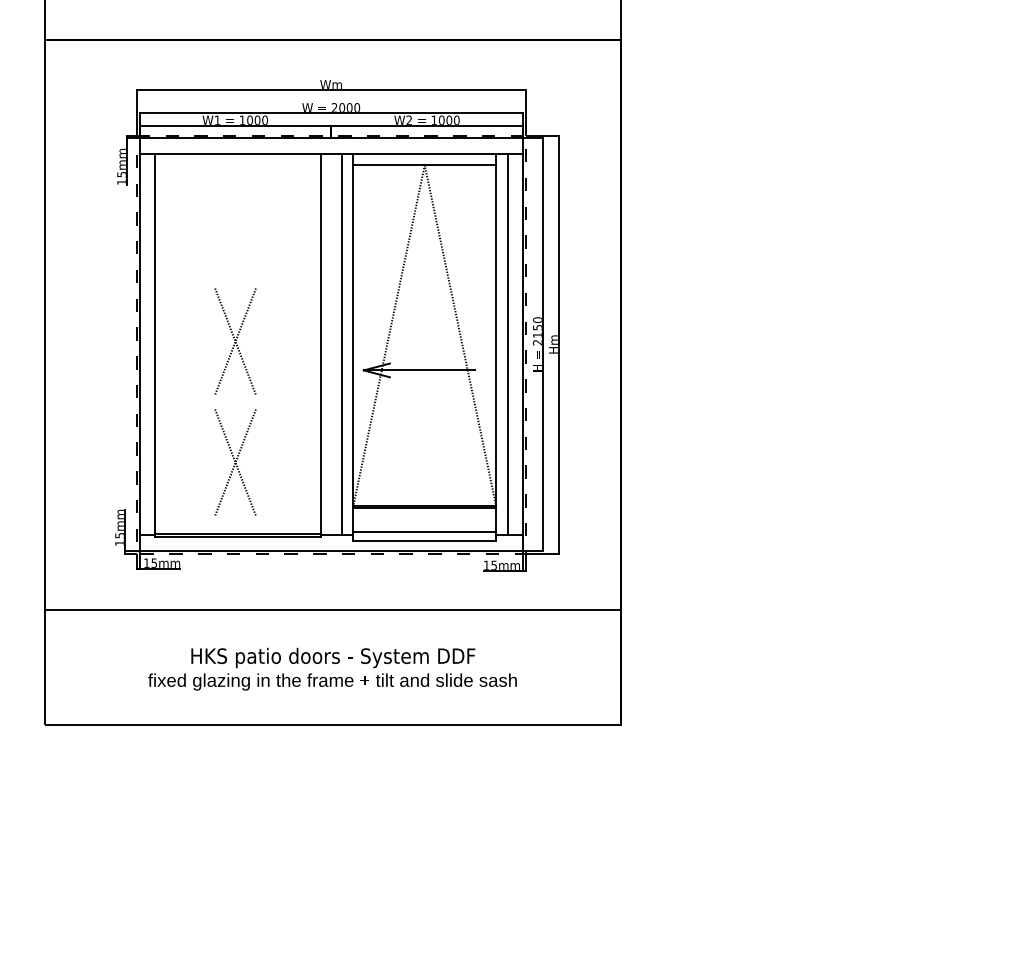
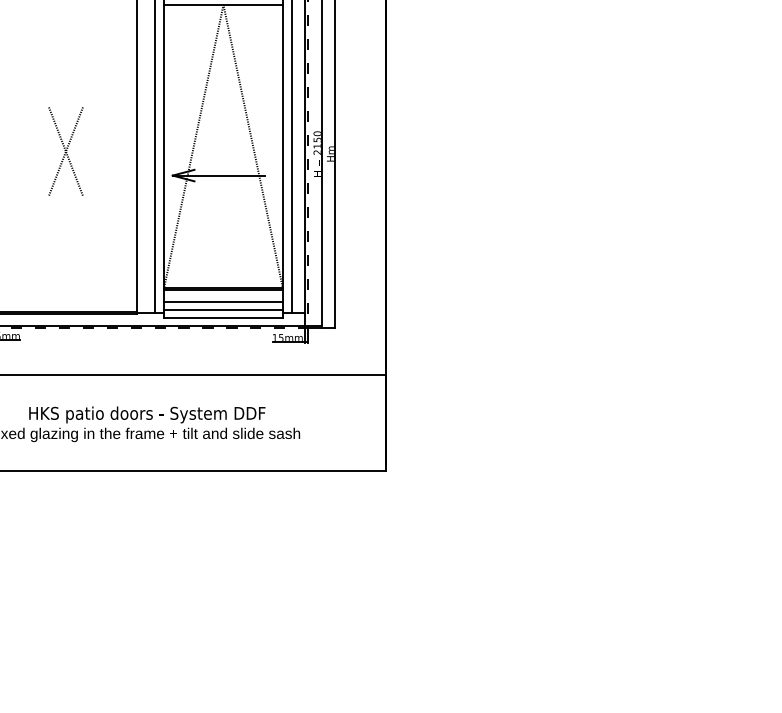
part: (235, 462) -> (65, 252), removed
line: (424, 521) -> (223, 301), added

